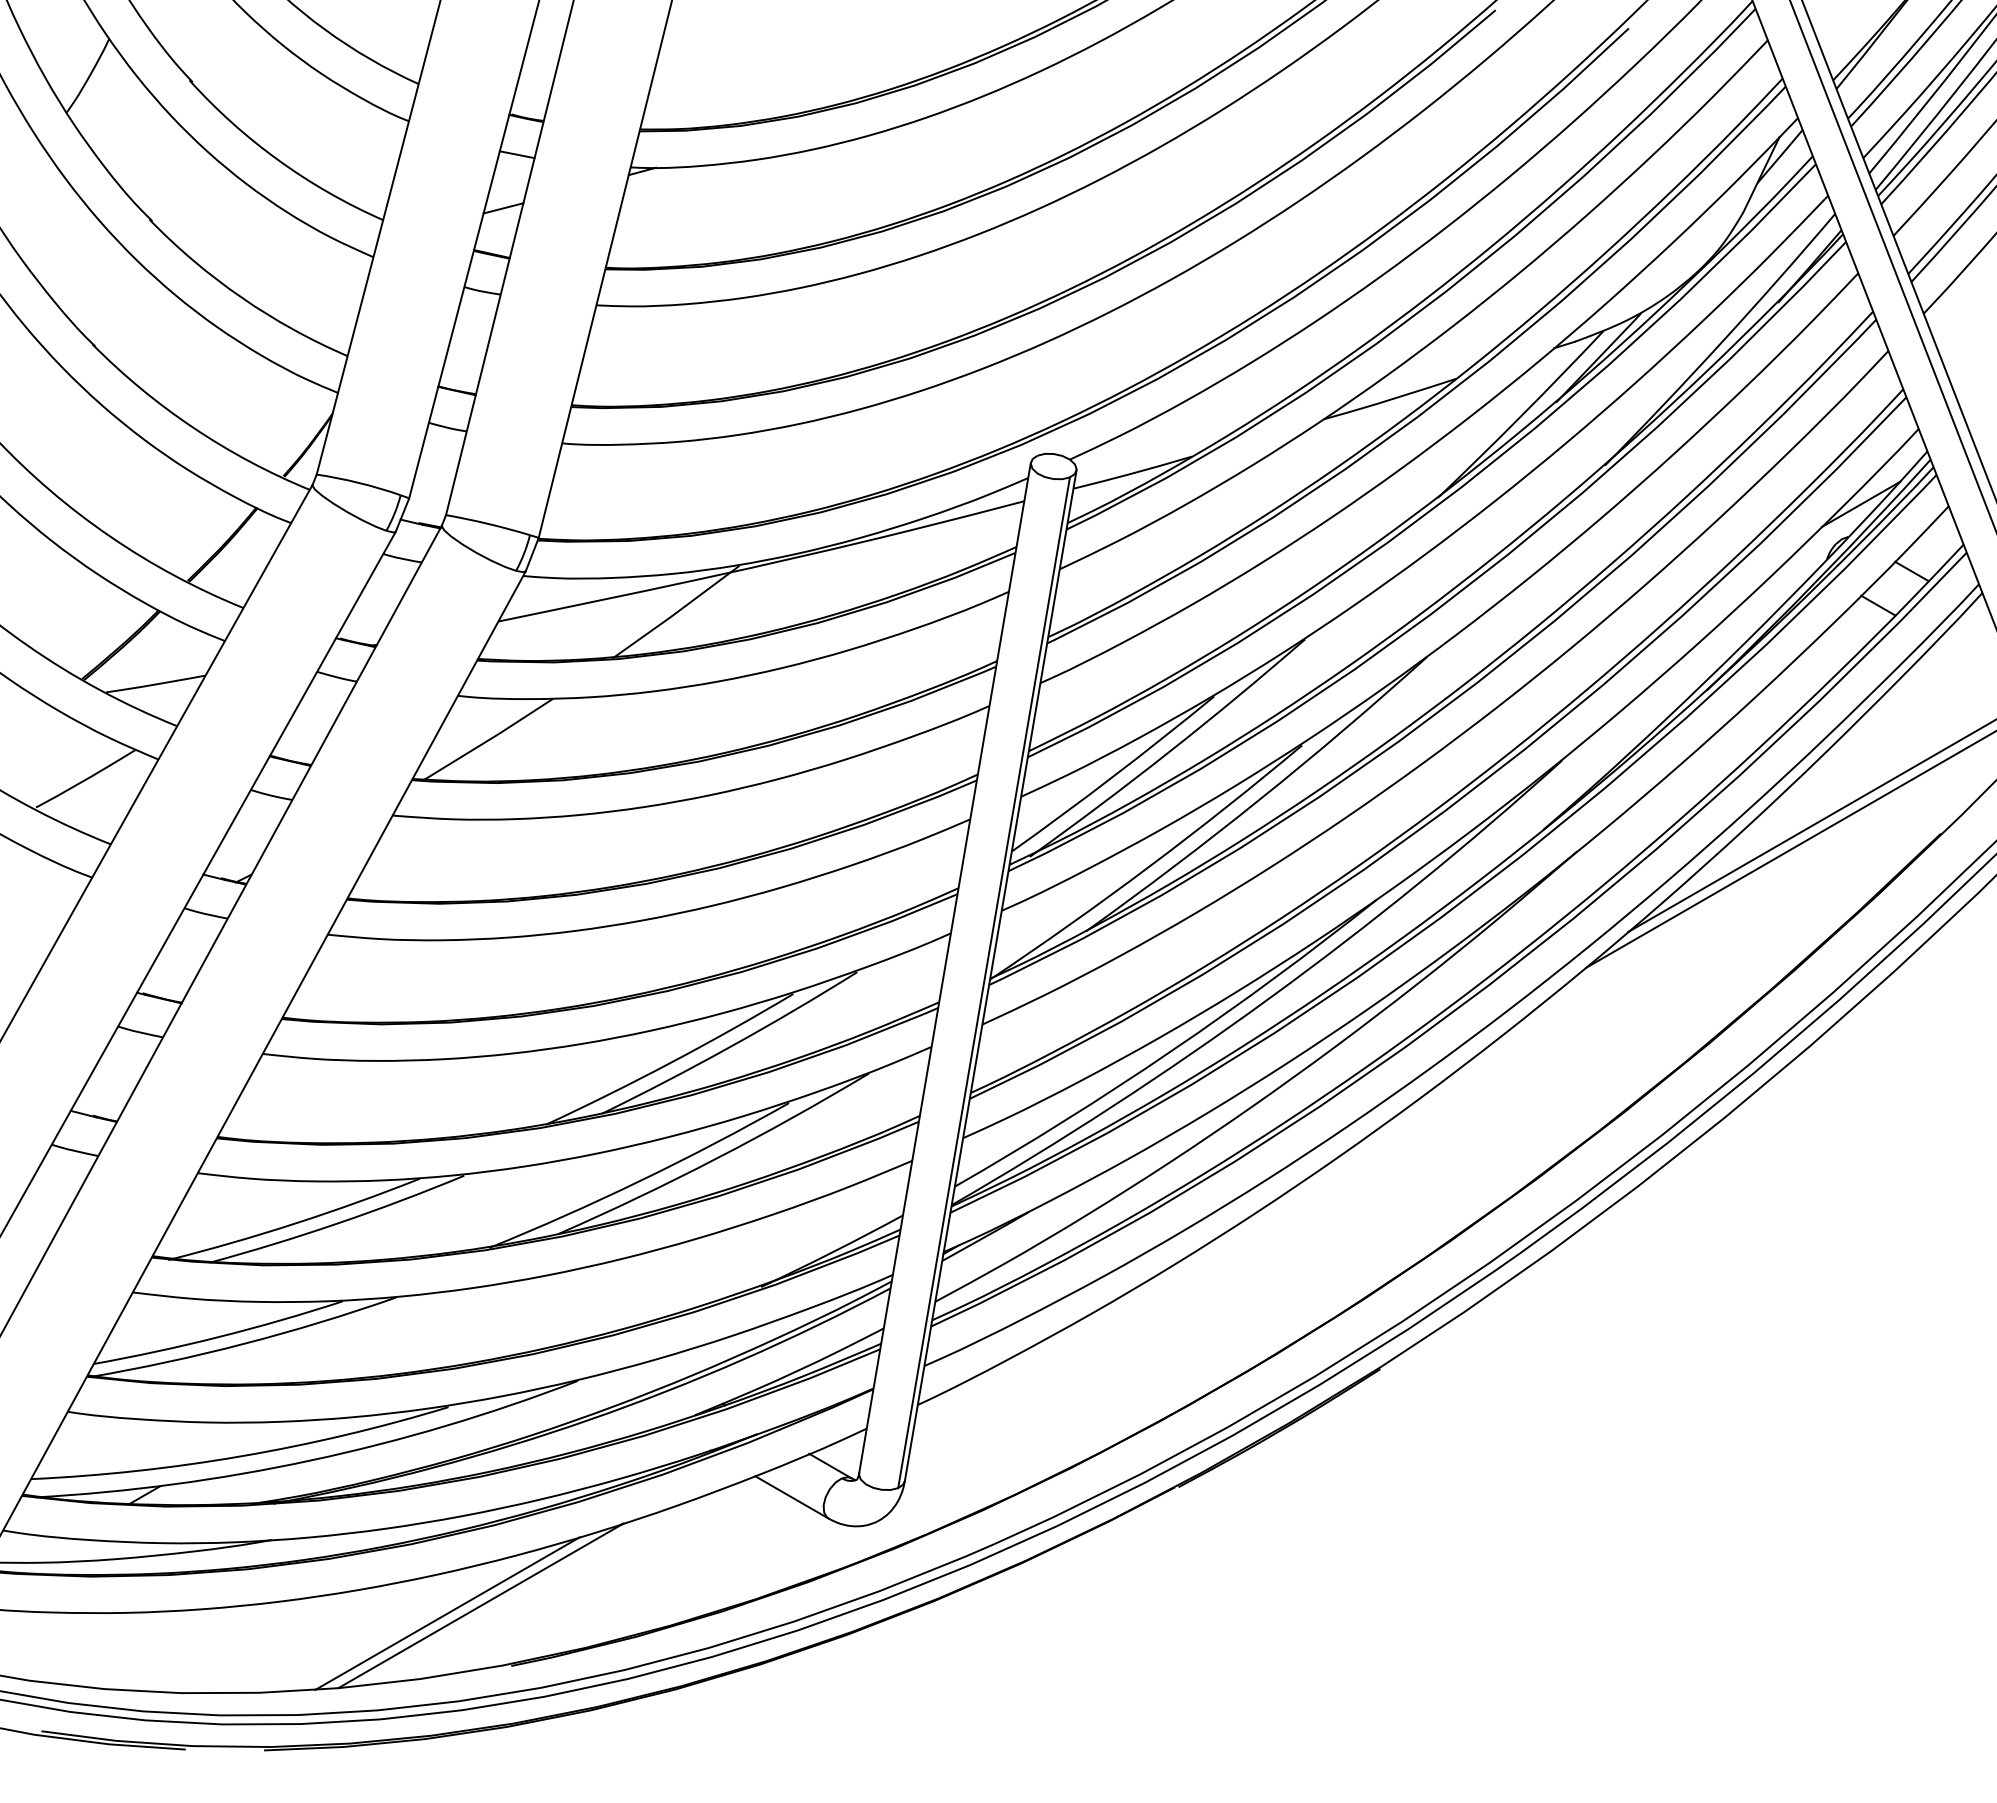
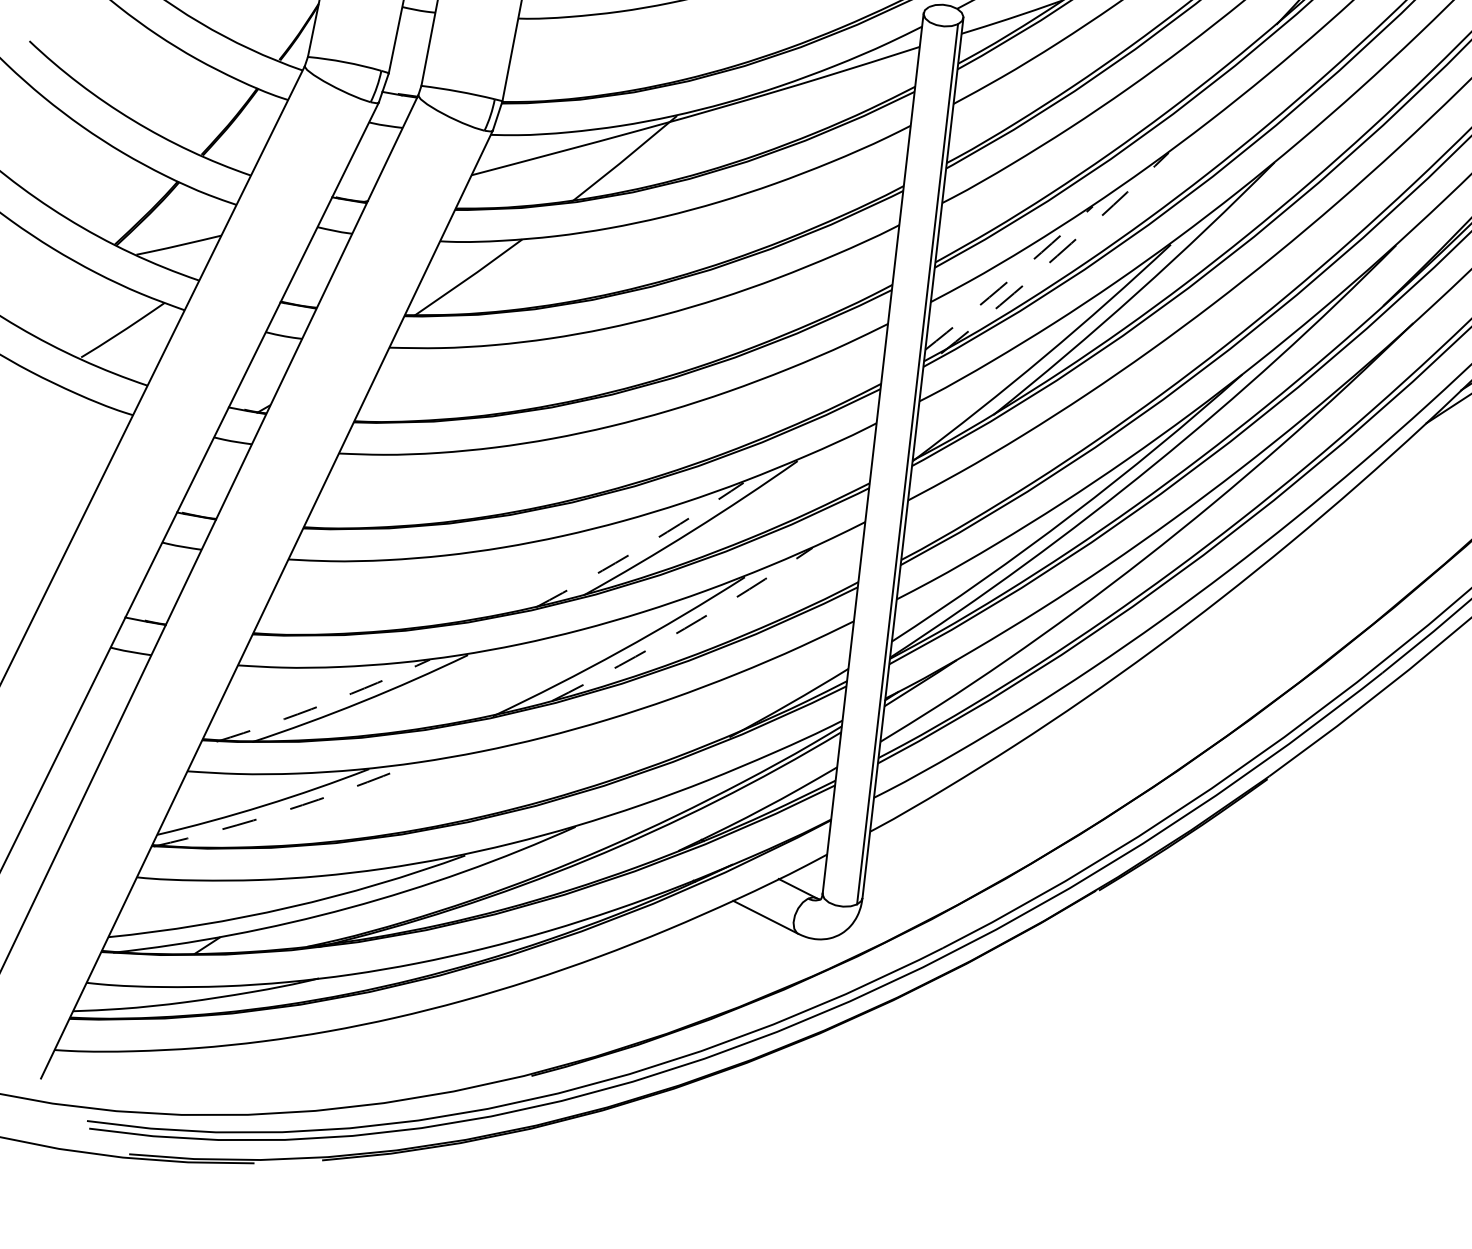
arc: (1170, 751) -> (1057, 256), solid -> dashed
arc: (1114, 775) -> (1010, 279), solid -> dashed
arc: (671, 1062) -> (641, 547), solid -> dashed
arc: (716, 1158) -> (684, 628), solid -> dashed
arc: (295, 1223) -> (324, 704), solid -> dashed
arc: (244, 1343) -> (286, 810), solid -> dashed
line: (480, 1605) -> (502, 1025), removed
line: (447, 1613) -> (474, 1033), removed

